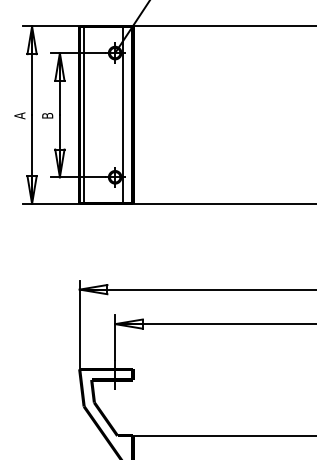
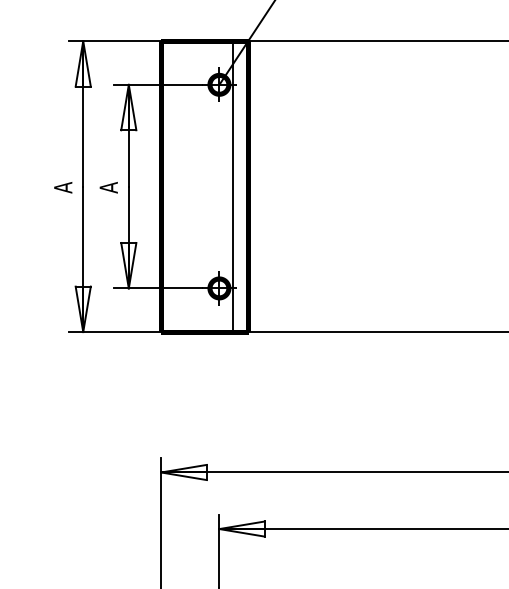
line: (84, 114) -> (169, 185), removed
text: (47, 115) -> (108, 187), B -> A

